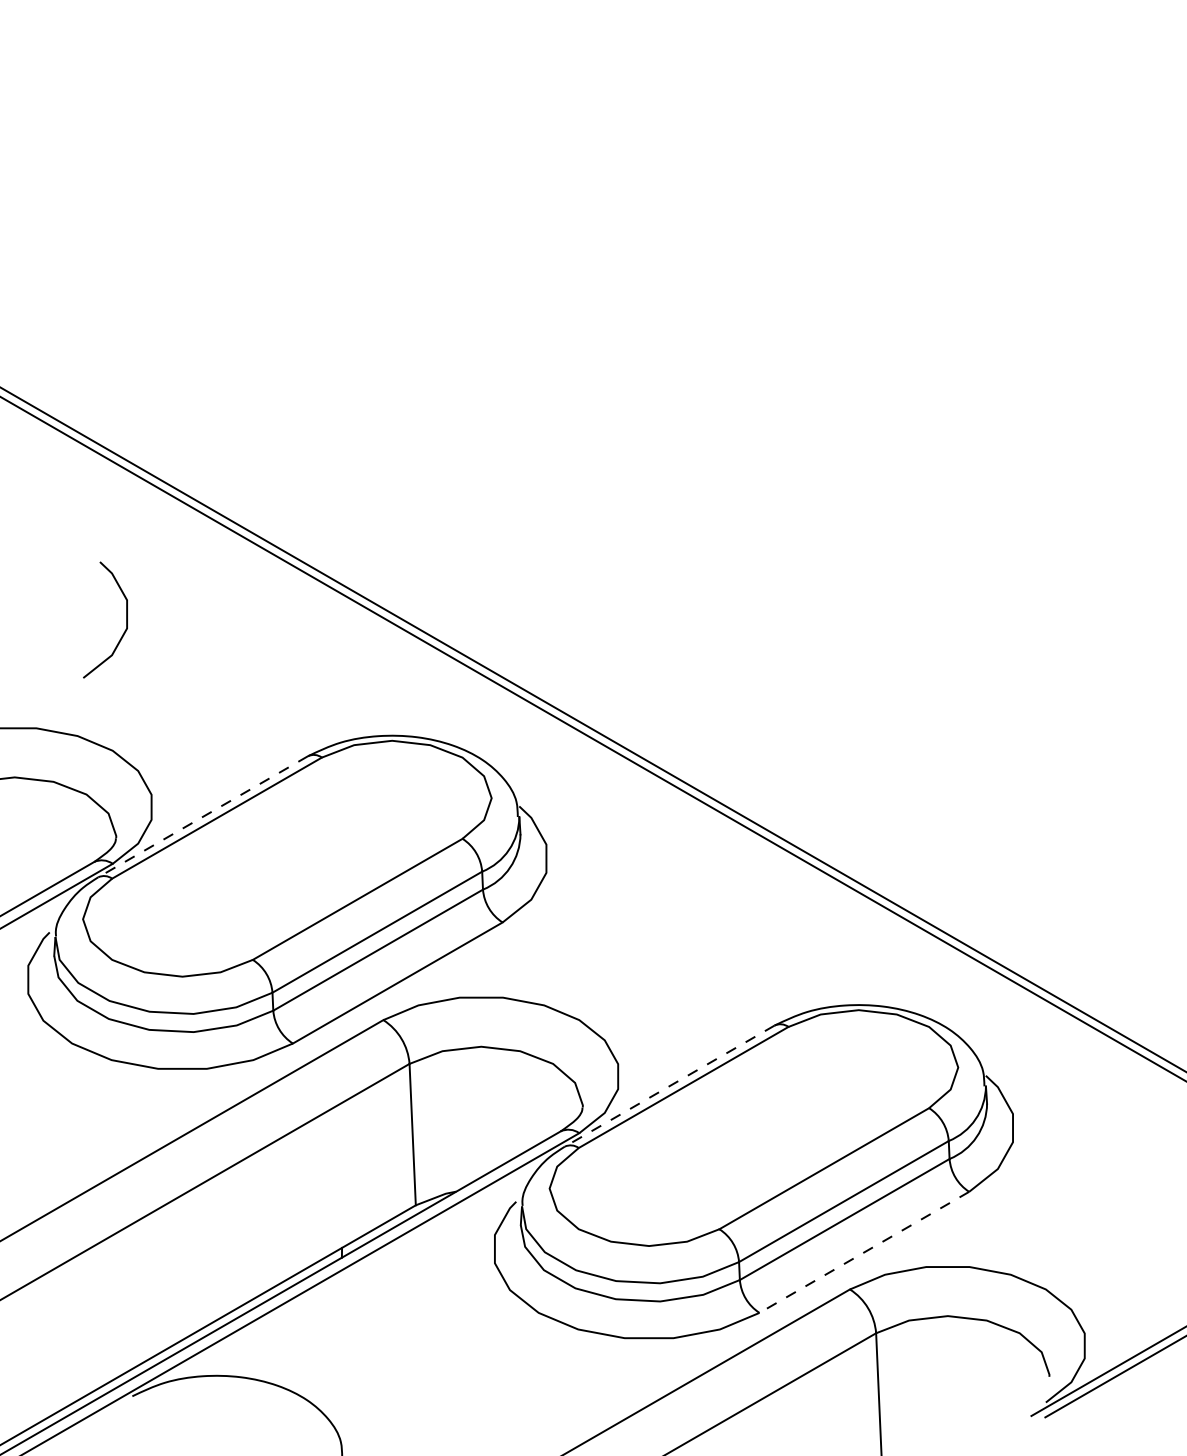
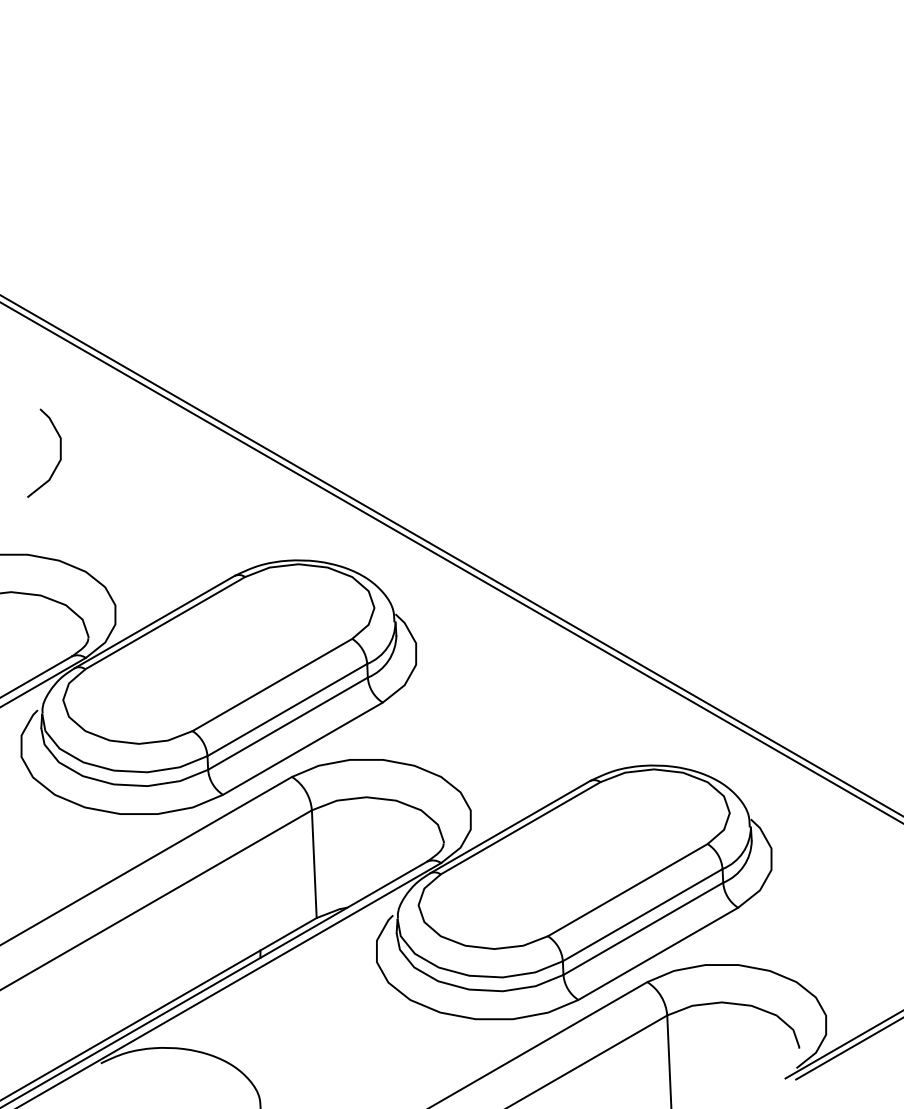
curve: (125, 619) -> (59, 452), moved
line: (202, 817) -> (154, 622), dashed -> solid
line: (668, 1086) -> (509, 827), dashed -> solid
line: (863, 1253) -> (657, 954), dashed -> solid

